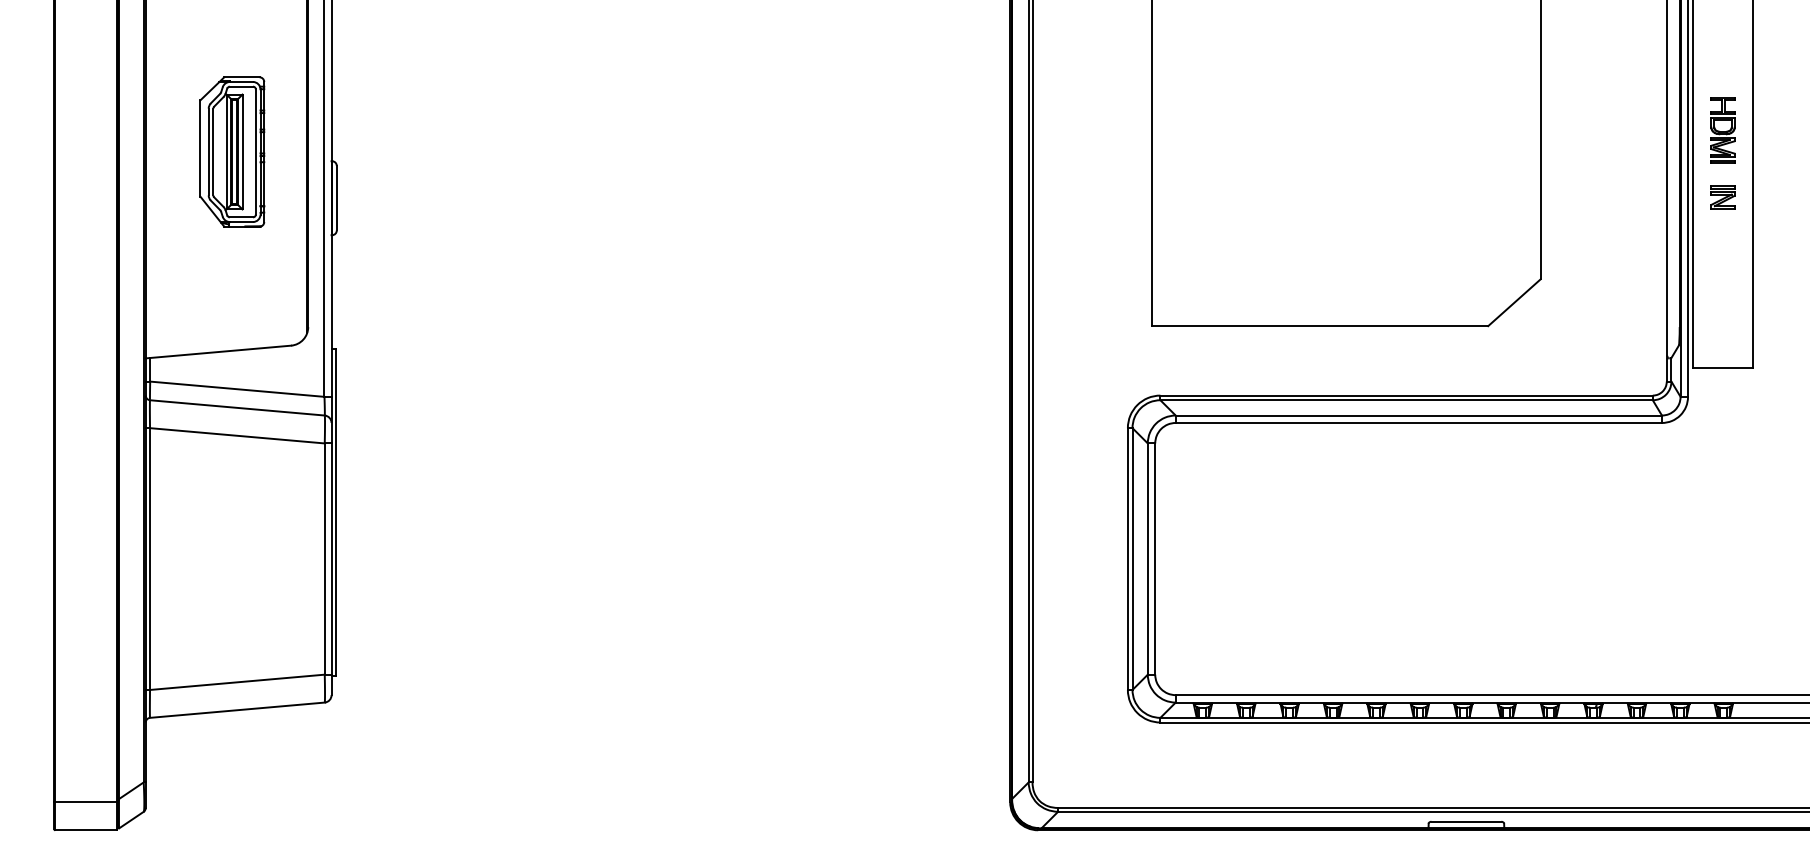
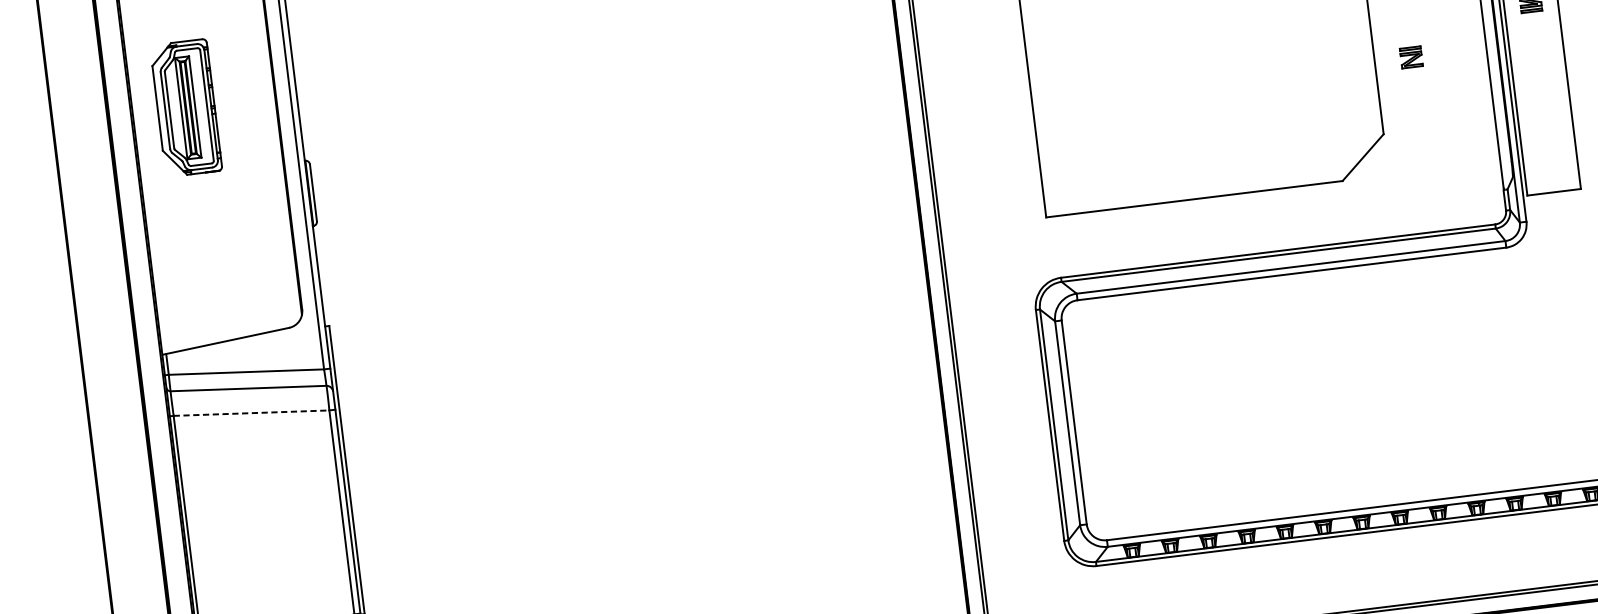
part: (232, 151) -> (186, 107), moved
part: (1722, 197) -> (1410, 57), moved
line: (237, 435) -> (251, 412), solid -> dashed

